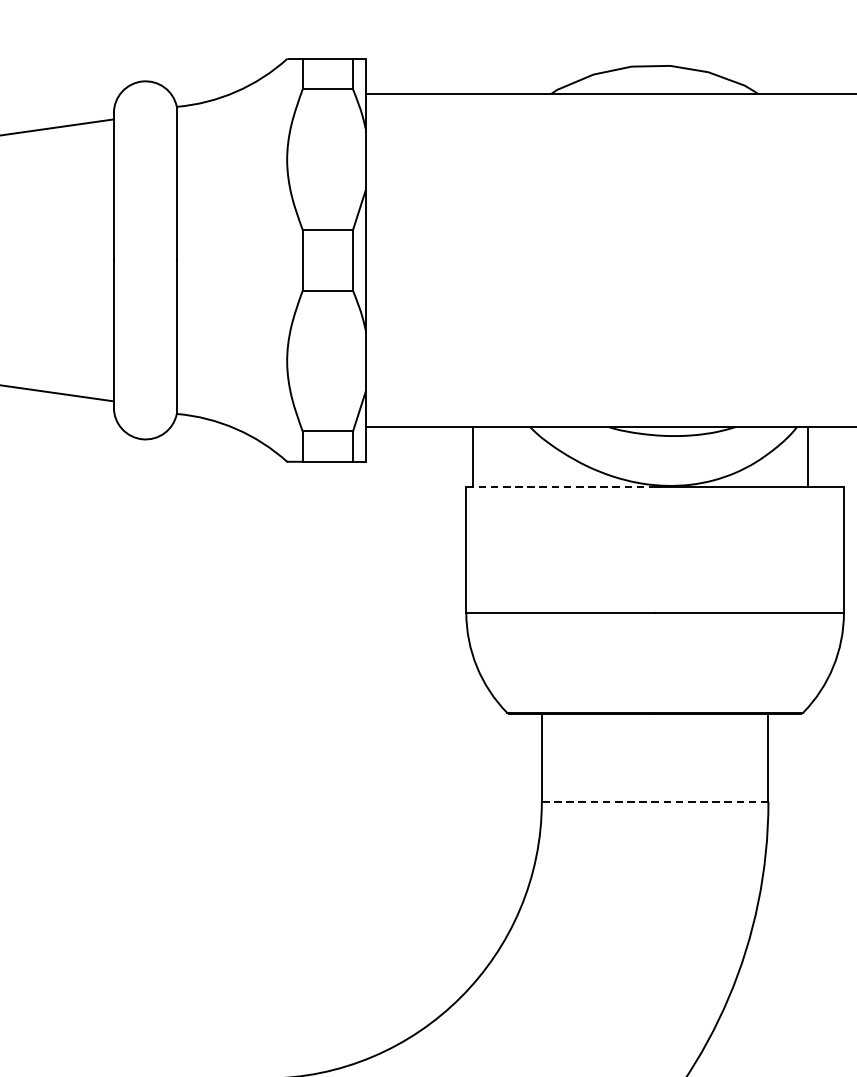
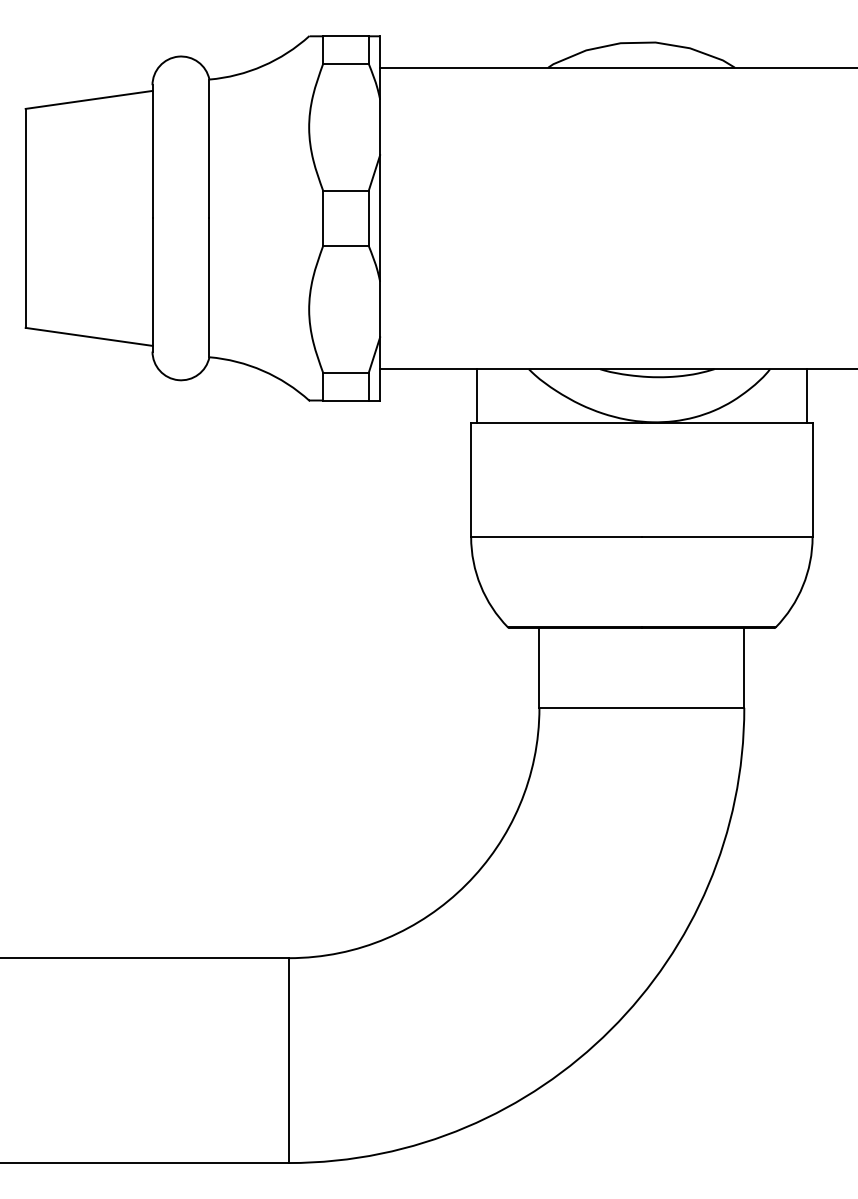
line: (807, 457) -> (806, 396), moved
line: (561, 487) -> (557, 423), dashed -> solid
line: (655, 801) -> (642, 707), dashed -> solid

